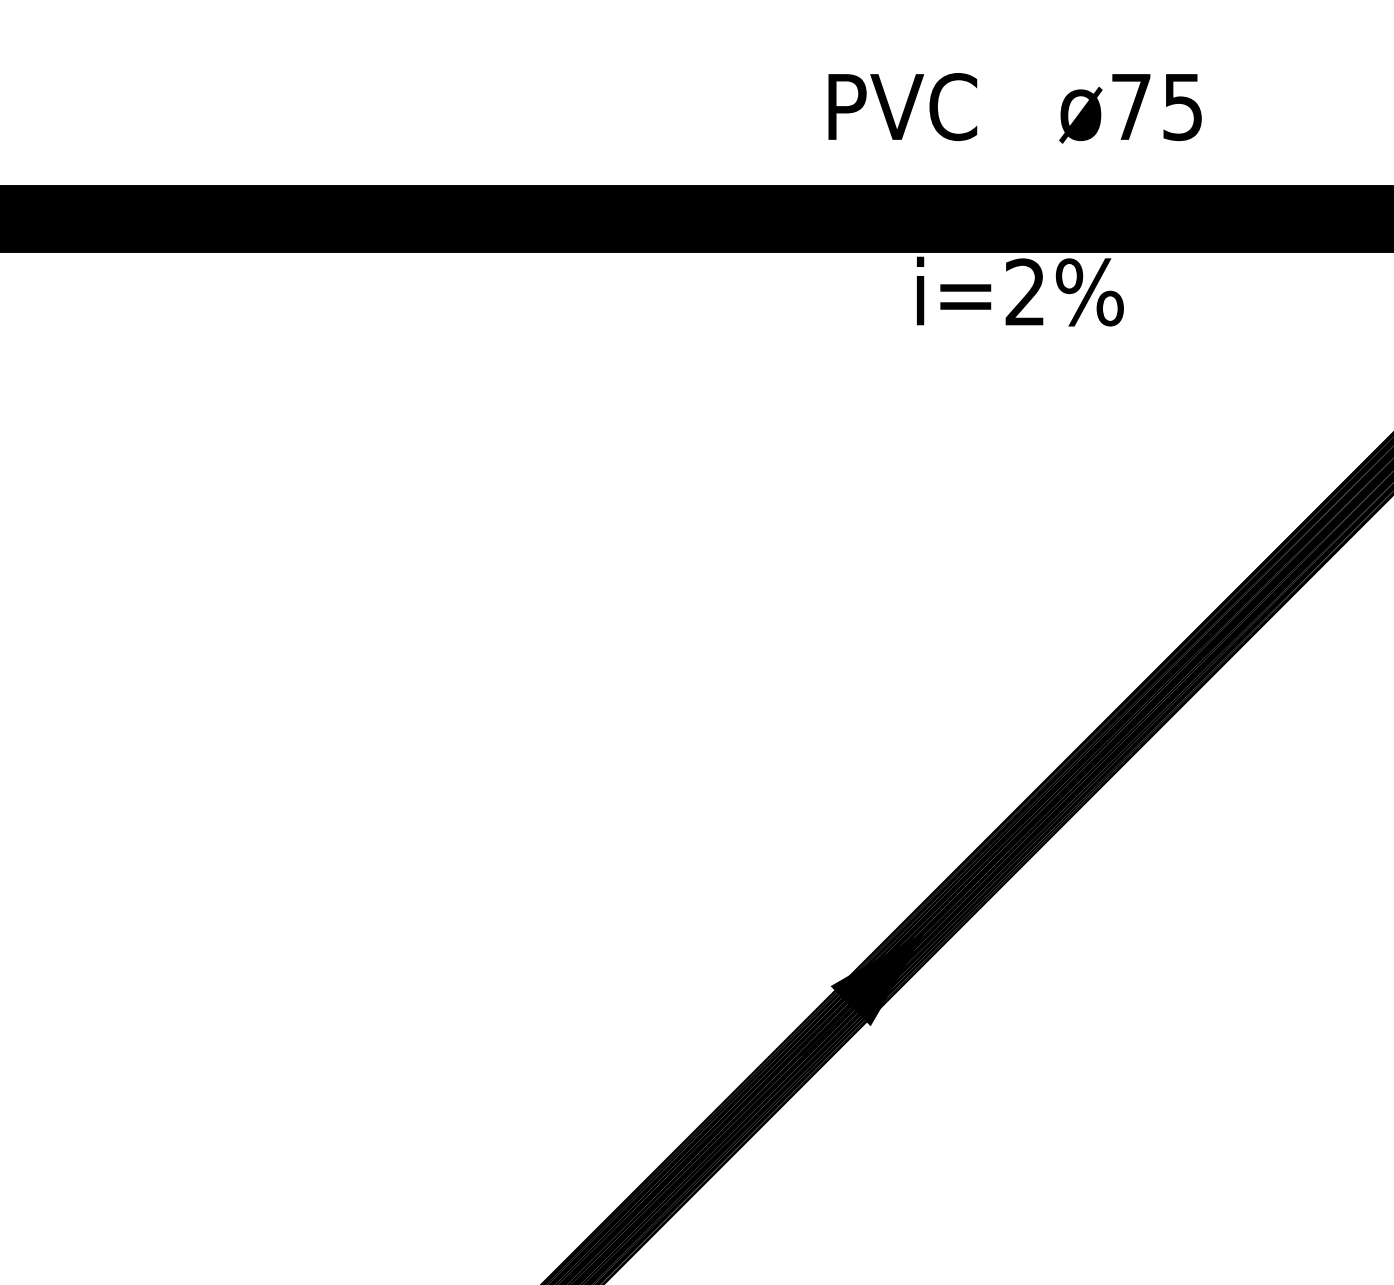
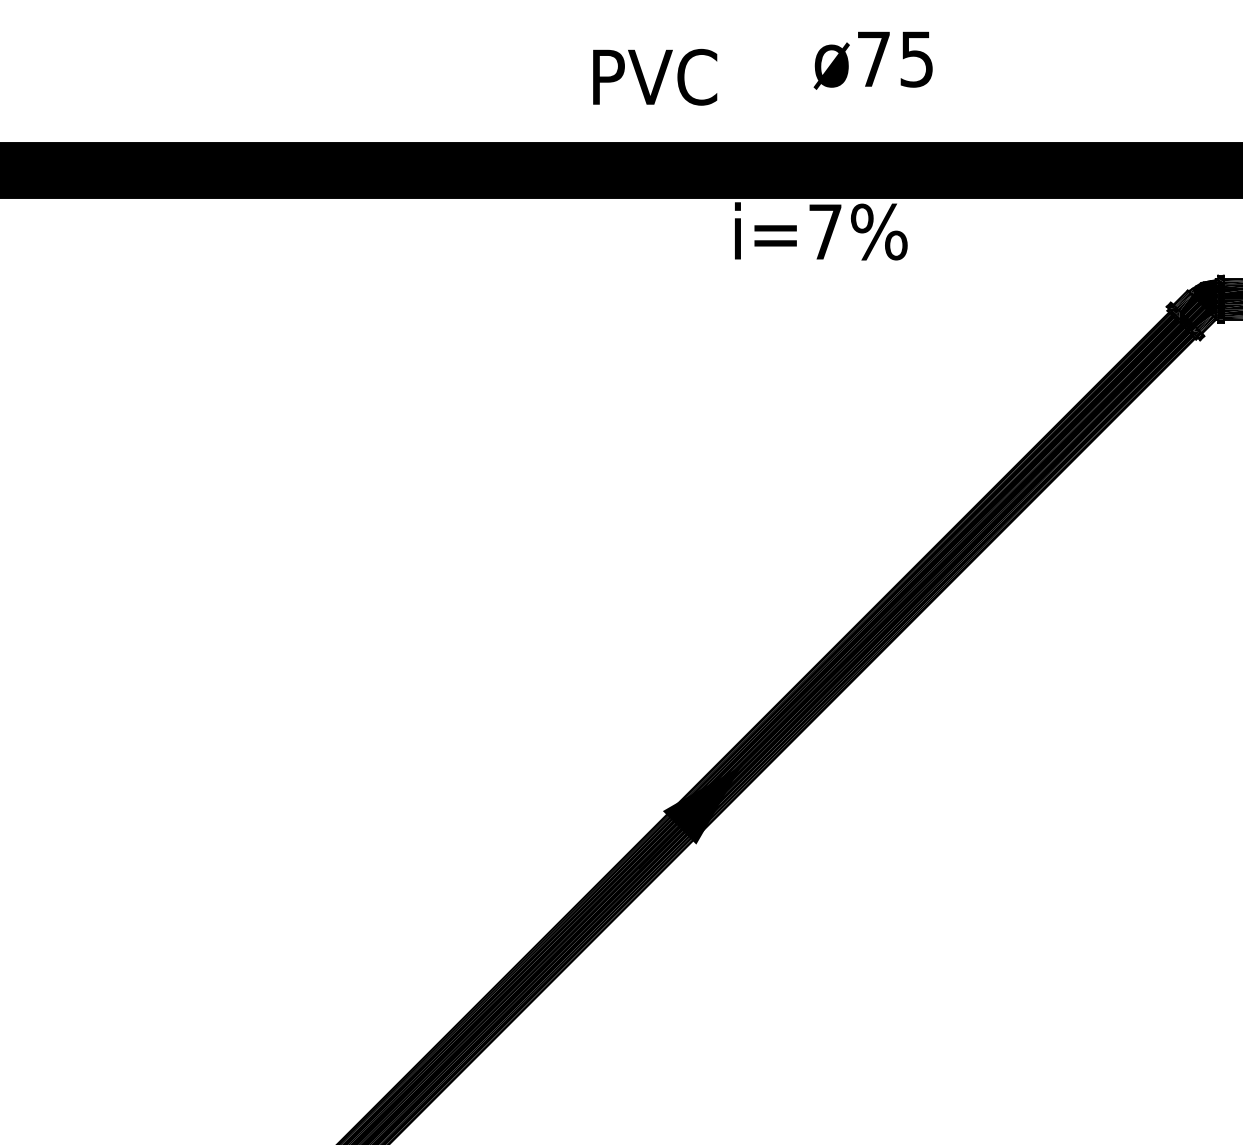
text: (903, 107) -> (655, 77), moved
text: (1129, 108) -> (872, 60), moved
text: (1025, 291) -> (825, 231), i=2% -> i=7%

